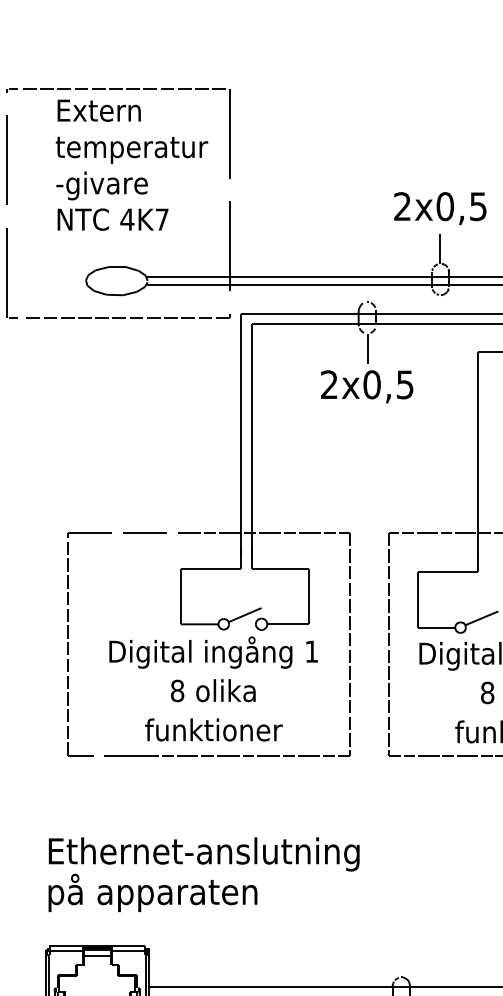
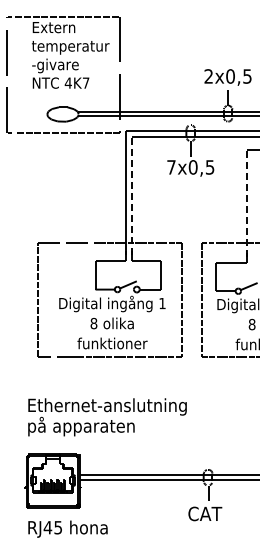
text: (329, 385) -> (171, 167), 2x0,5 -> 7x0,5
line: (251, 439) -> (131, 195), solid -> dashed
line: (478, 455) -> (247, 203), solid -> dashed

